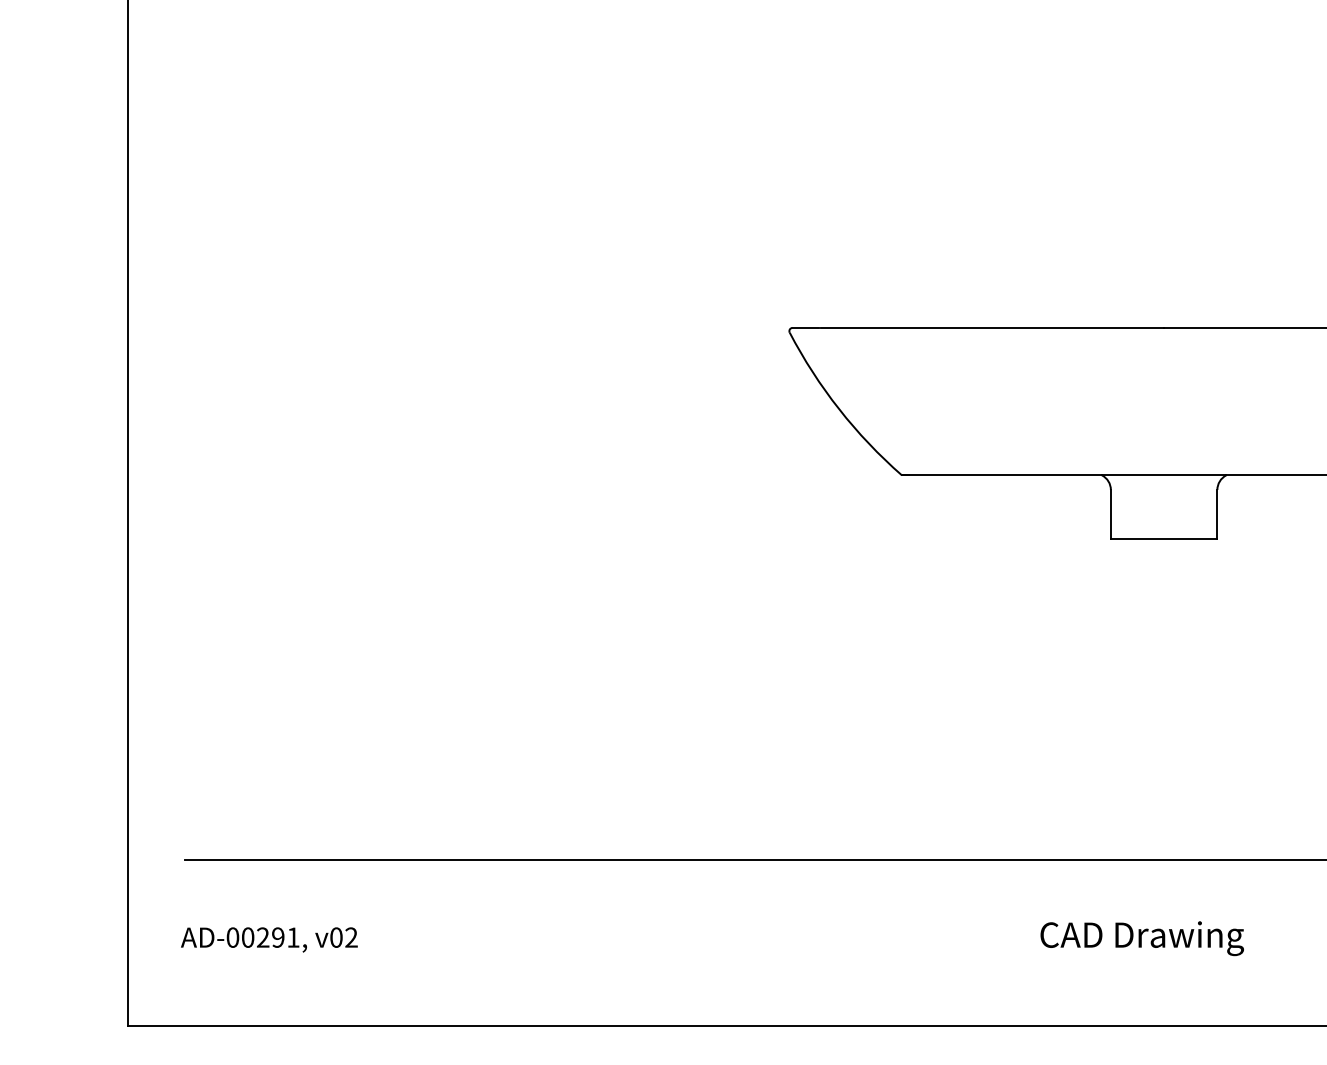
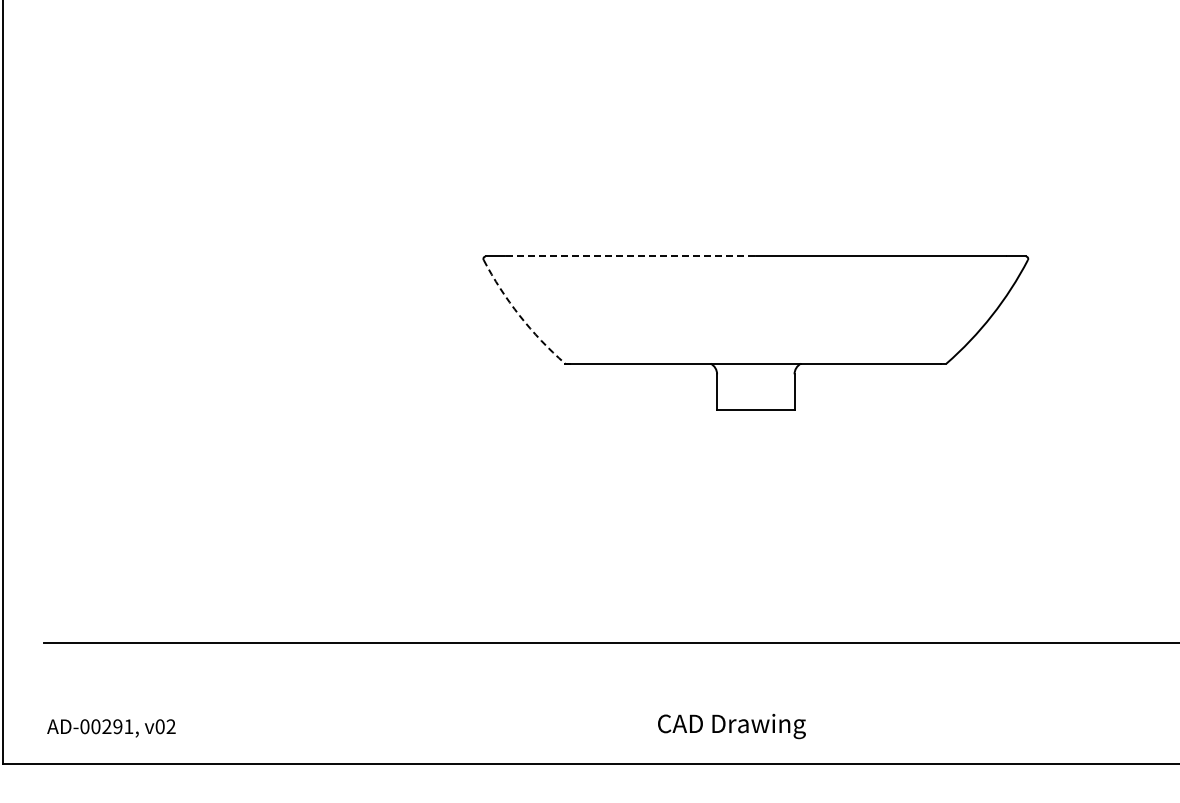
line: (991, 327) -> (630, 256), solid -> dashed
arc: (839, 409) -> (519, 315), solid -> dashed
text: (1141, 938) -> (731, 726), moved
text: (269, 940) -> (111, 728), moved

